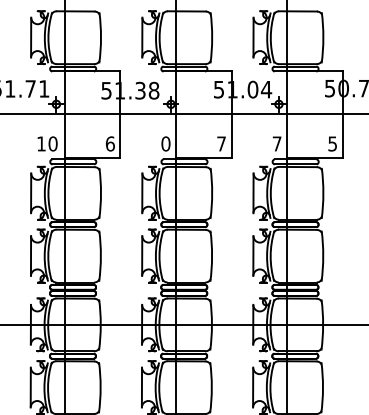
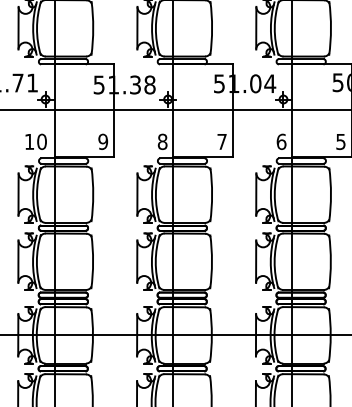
text: (109, 143) -> (102, 141), 6 -> 9
text: (165, 143) -> (162, 141), 0 -> 8
text: (276, 143) -> (280, 141), 7 -> 6

